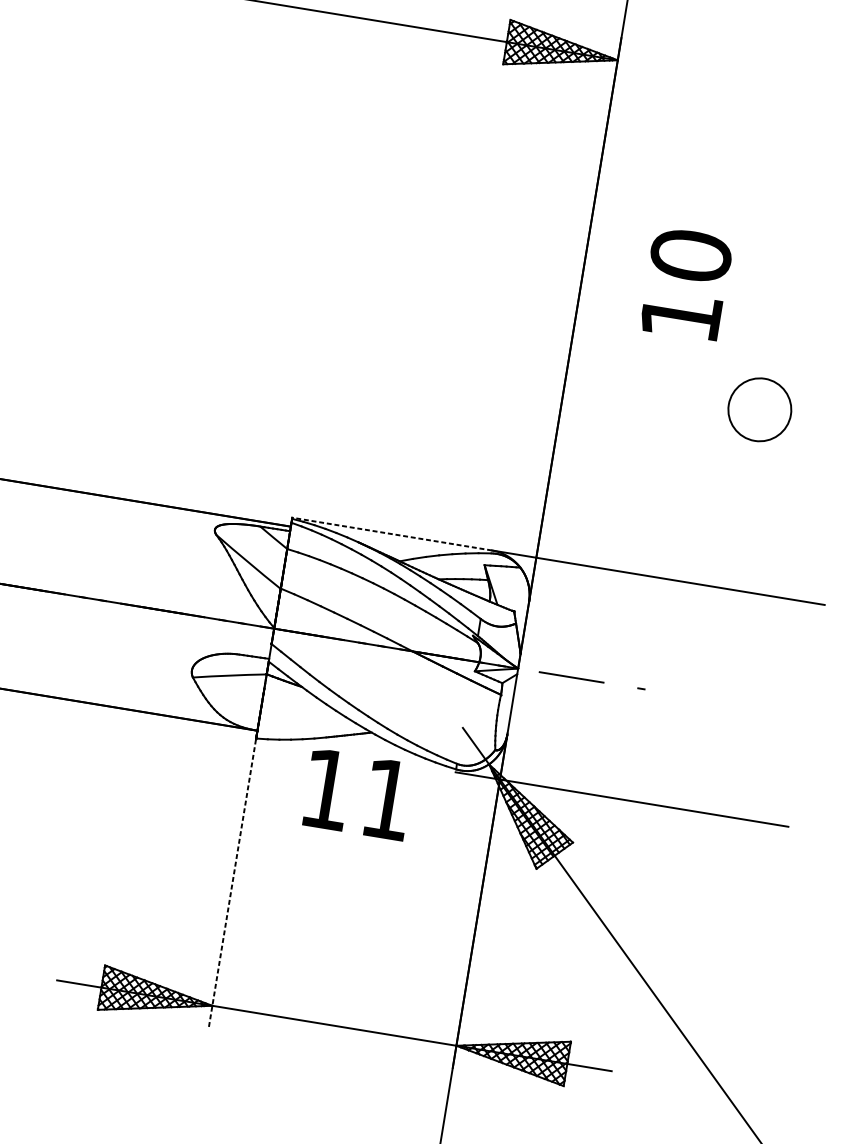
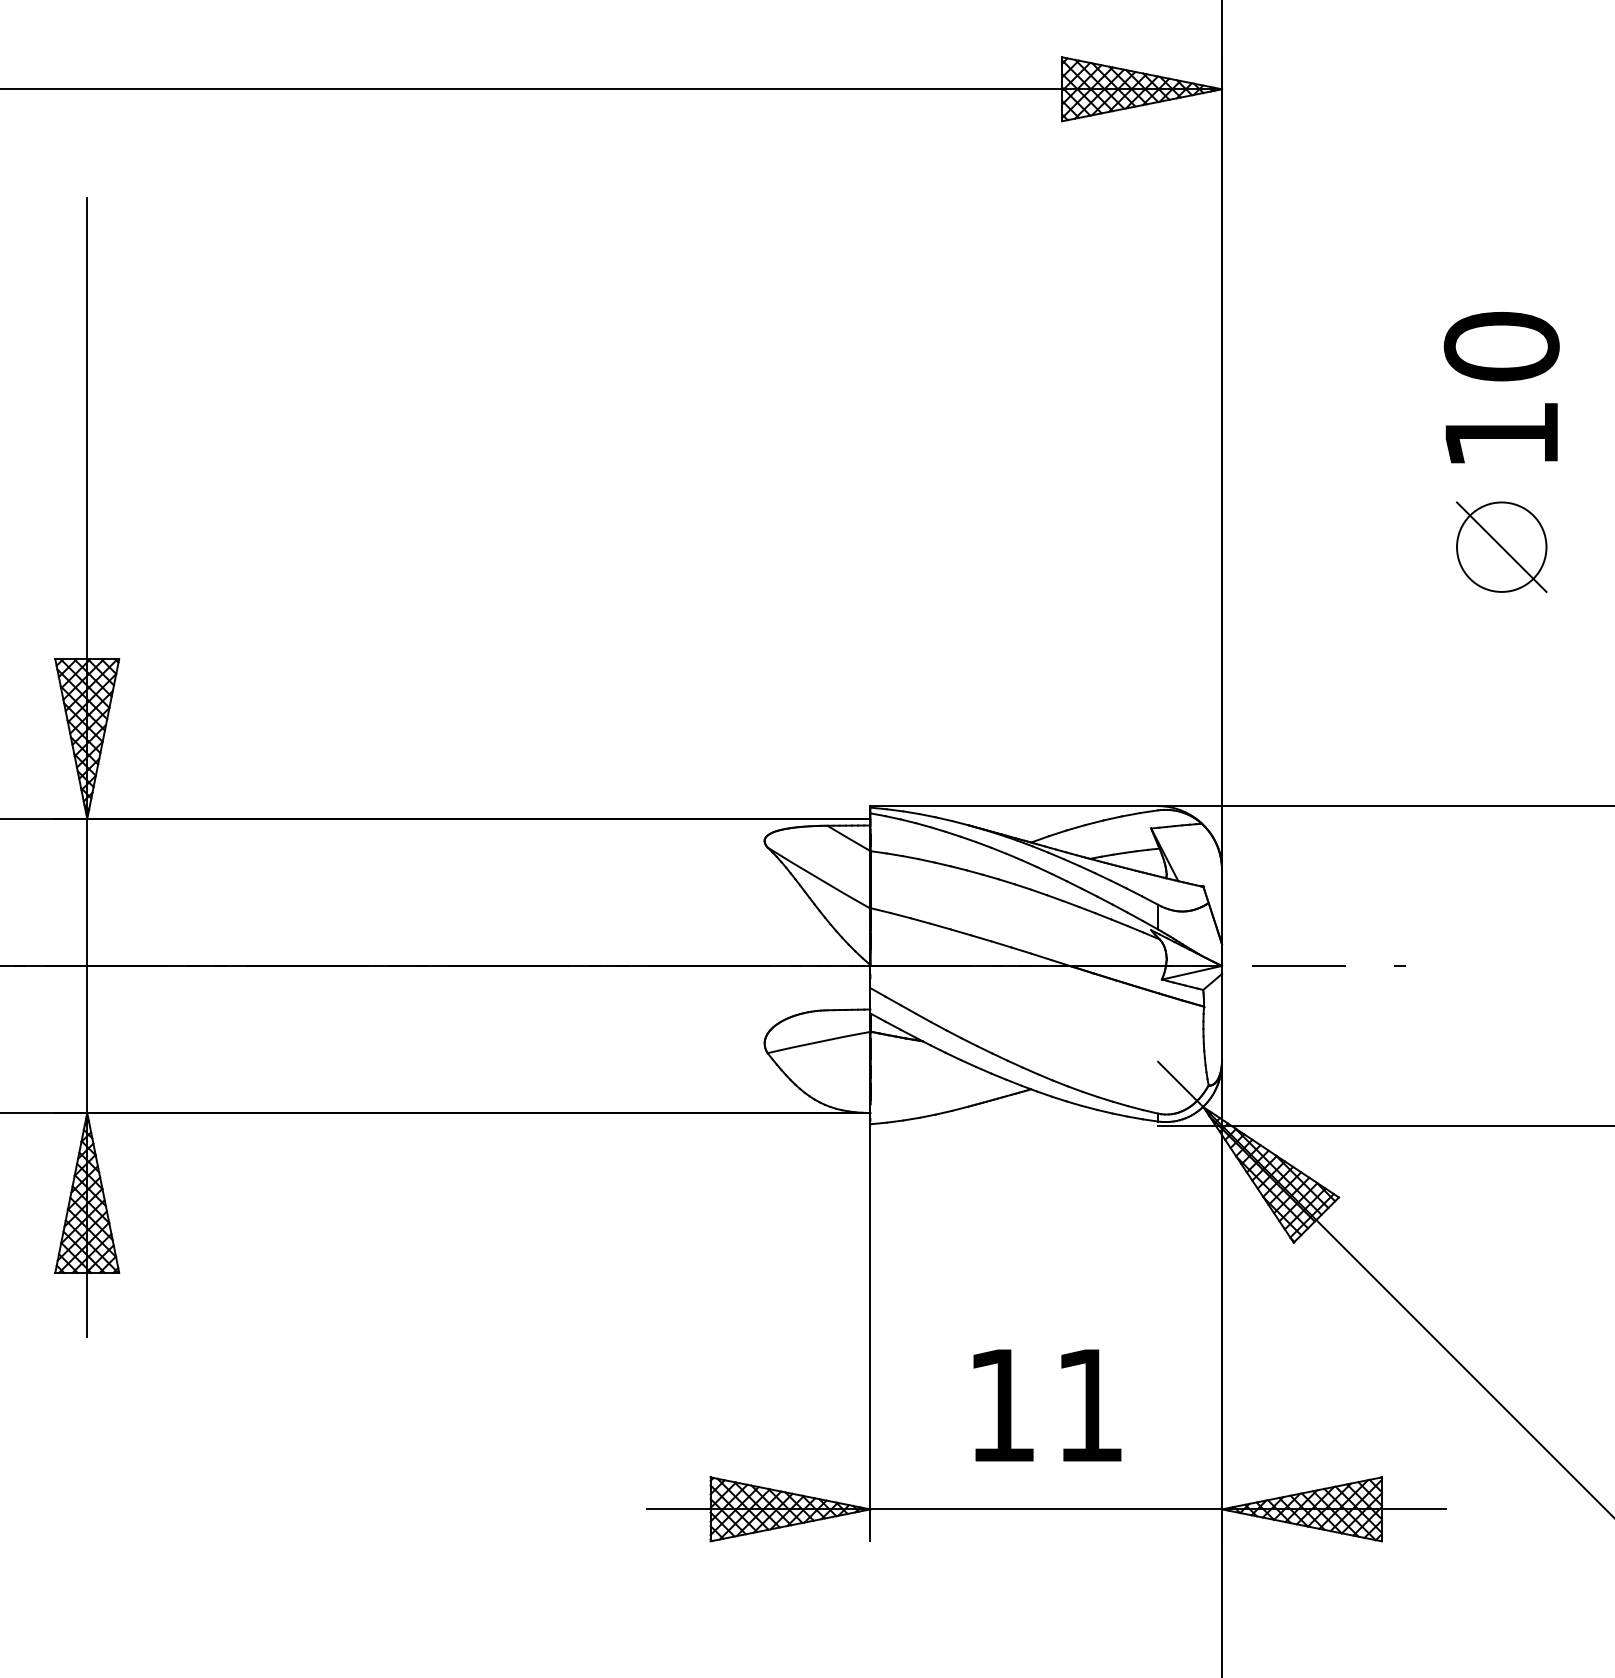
text: (686, 283) -> (1501, 387), moved
line: (759, 409) -> (1501, 546), added
line: (392, 534) -> (1014, 806), dashed -> solid
text: (358, 794) -> (1047, 1405), moved
line: (232, 883) -> (870, 1333), dashed -> solid

